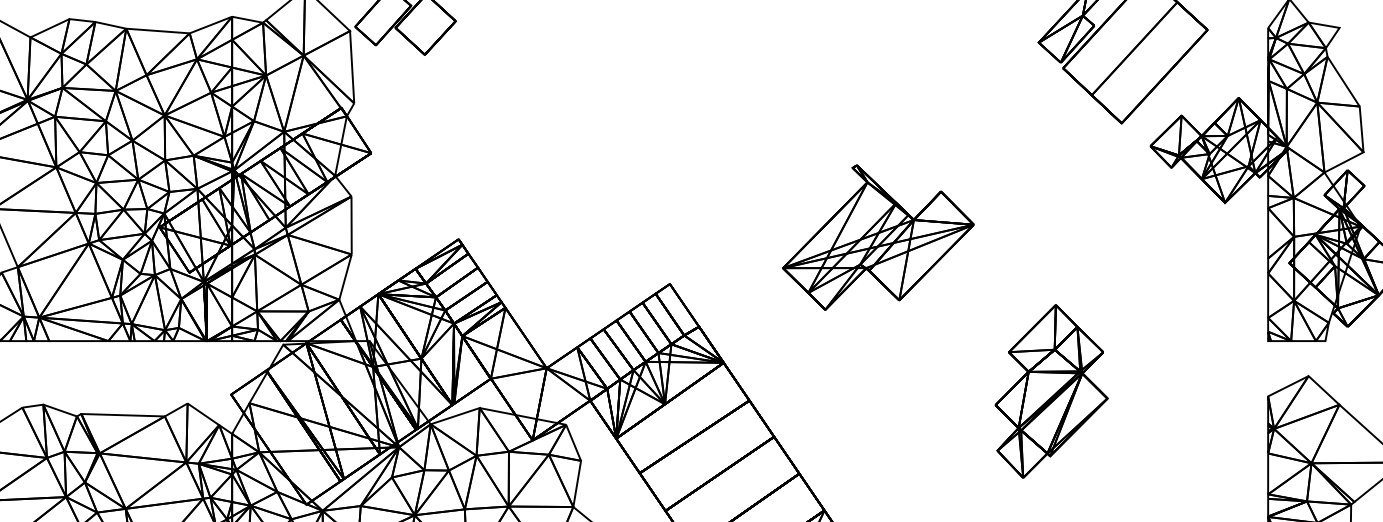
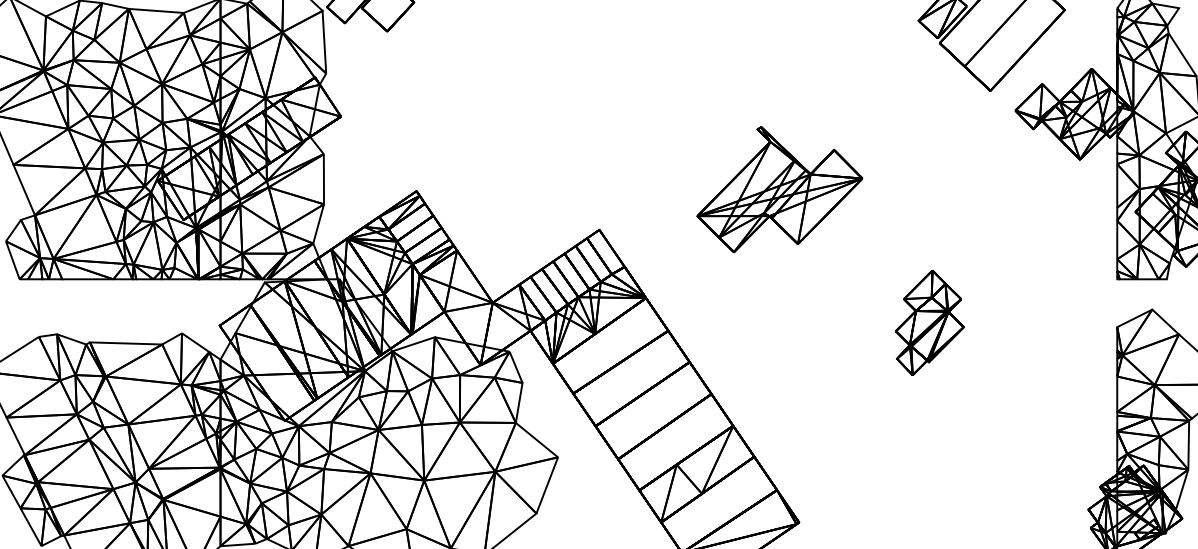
part: (1051, 391) -> (929, 322), size x0.7

